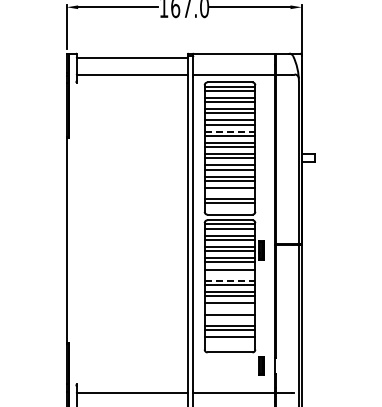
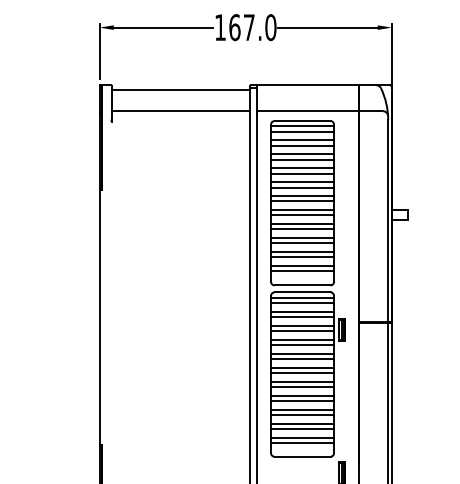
line: (230, 131) -> (303, 182), dashed -> solid
line: (229, 192) -> (301, 257), added
line: (229, 273) -> (301, 358), added
line: (230, 280) -> (303, 367), dashed -> solid
line: (229, 307) -> (301, 400), added
line: (229, 318) -> (301, 414), added
line: (229, 341) -> (301, 443), added

